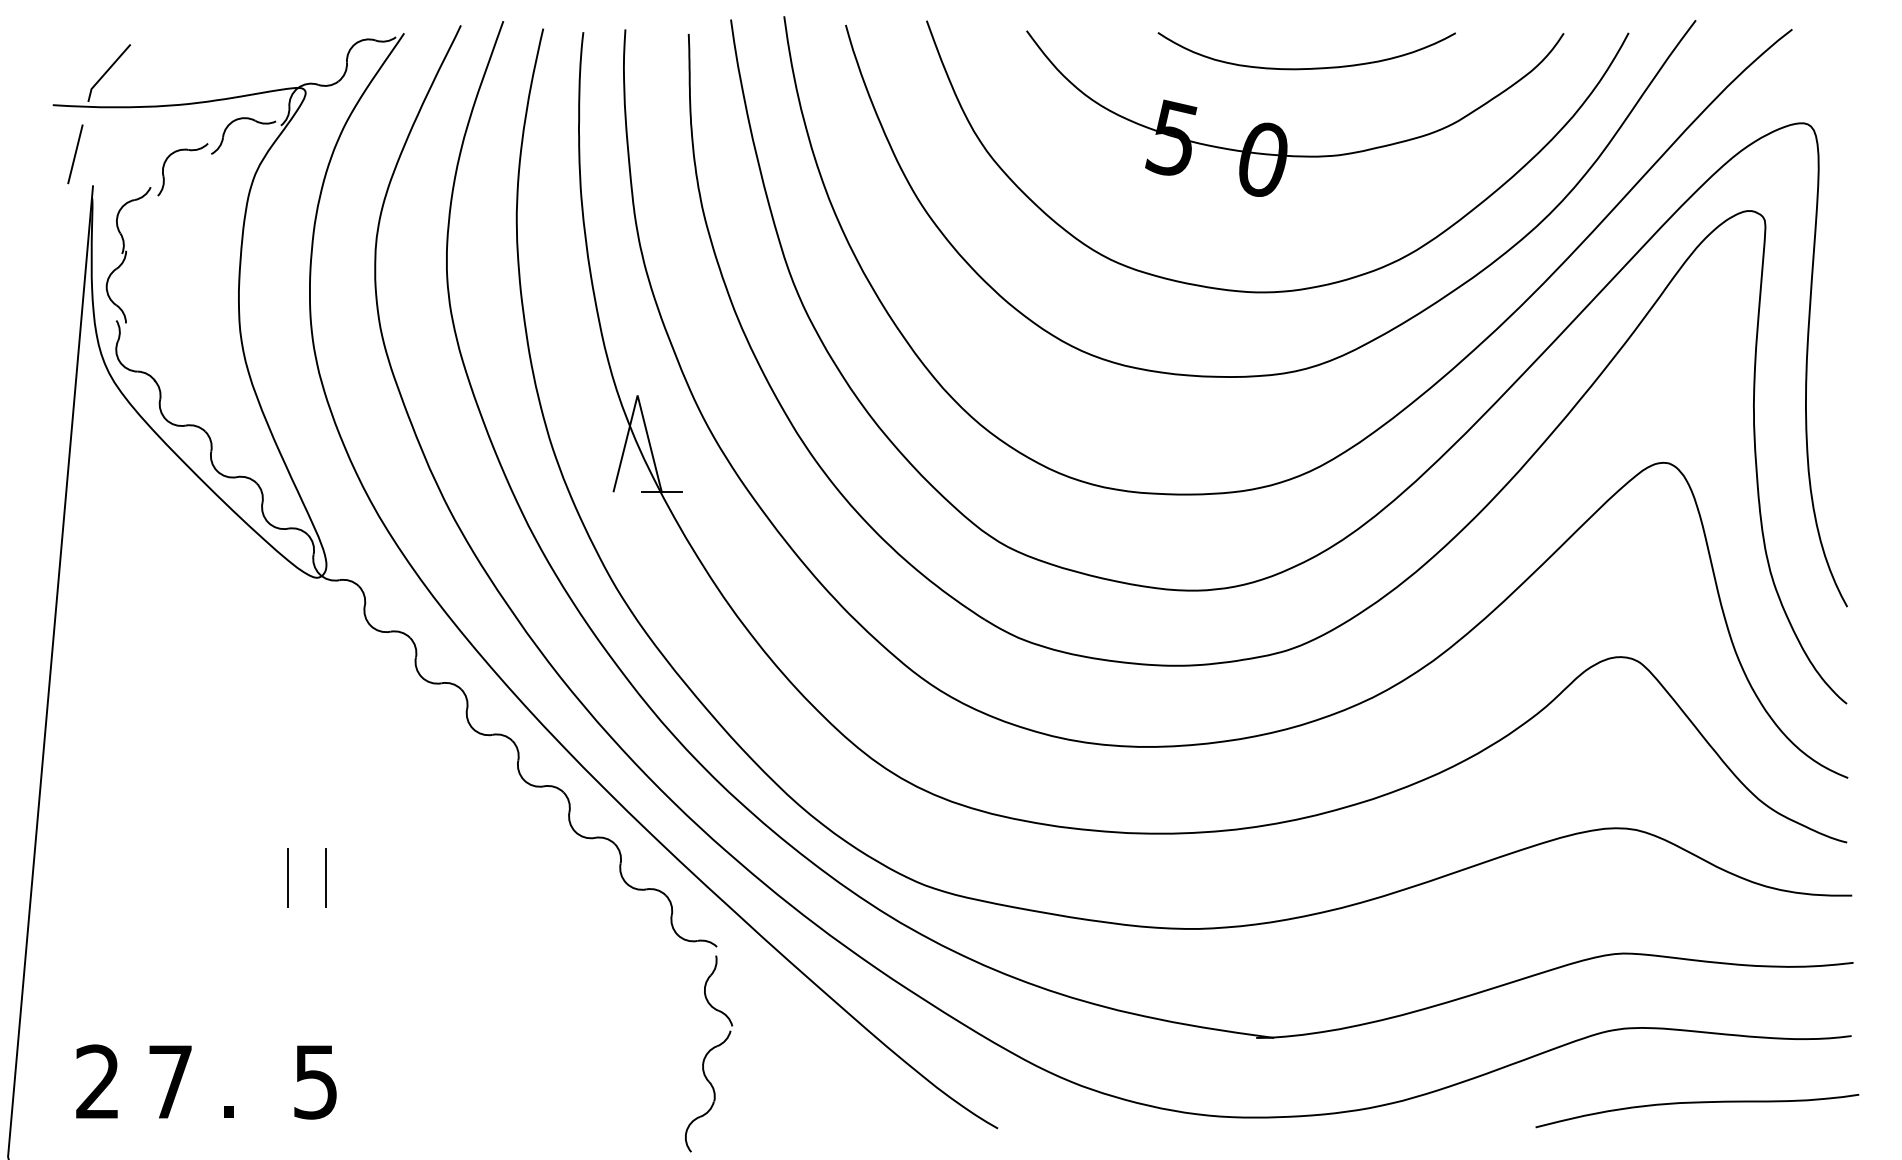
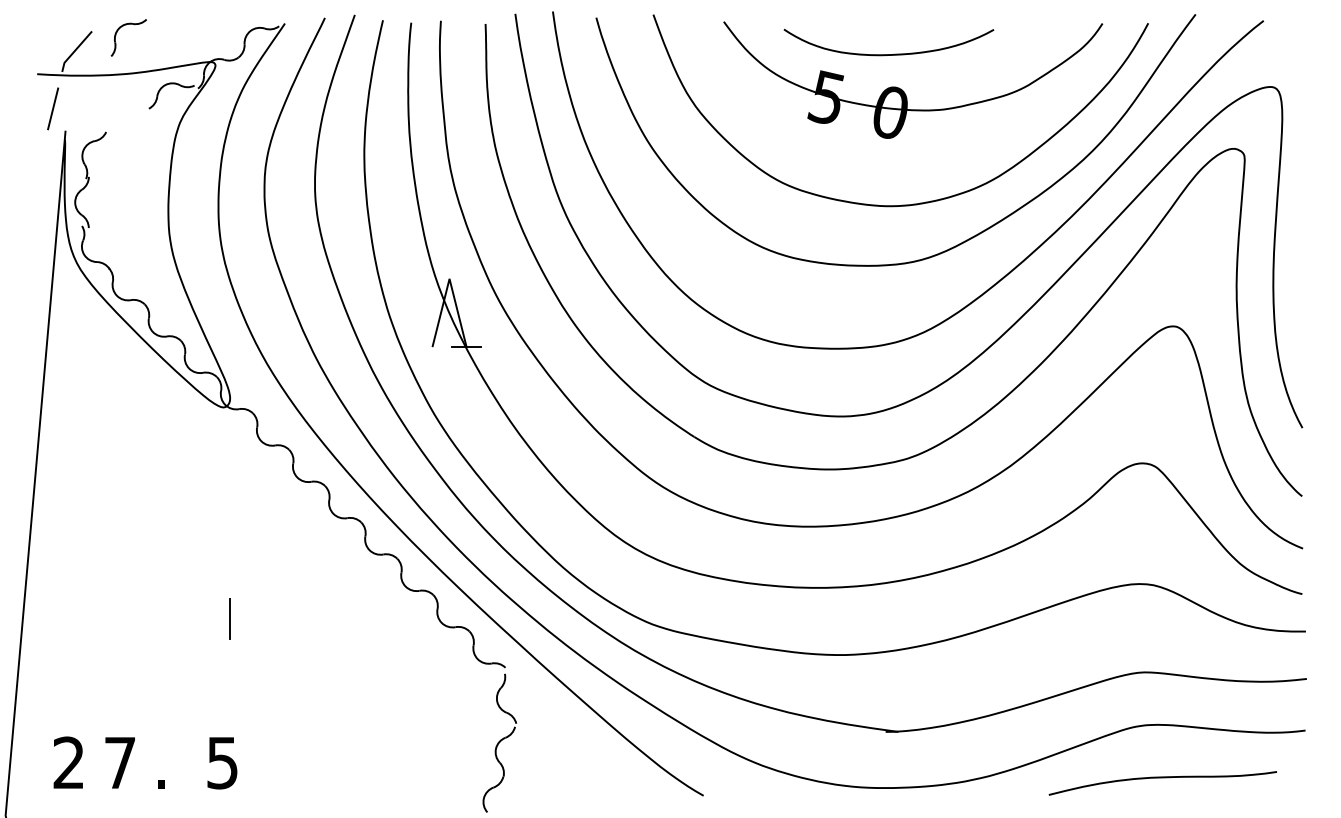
curve: (1306, 68) -> (888, 54), moved
part: (167, 160) -> (118, 31), moved
line: (287, 877) -> (202, 618), removed
curve: (1697, 1103) -> (1163, 778), moved

